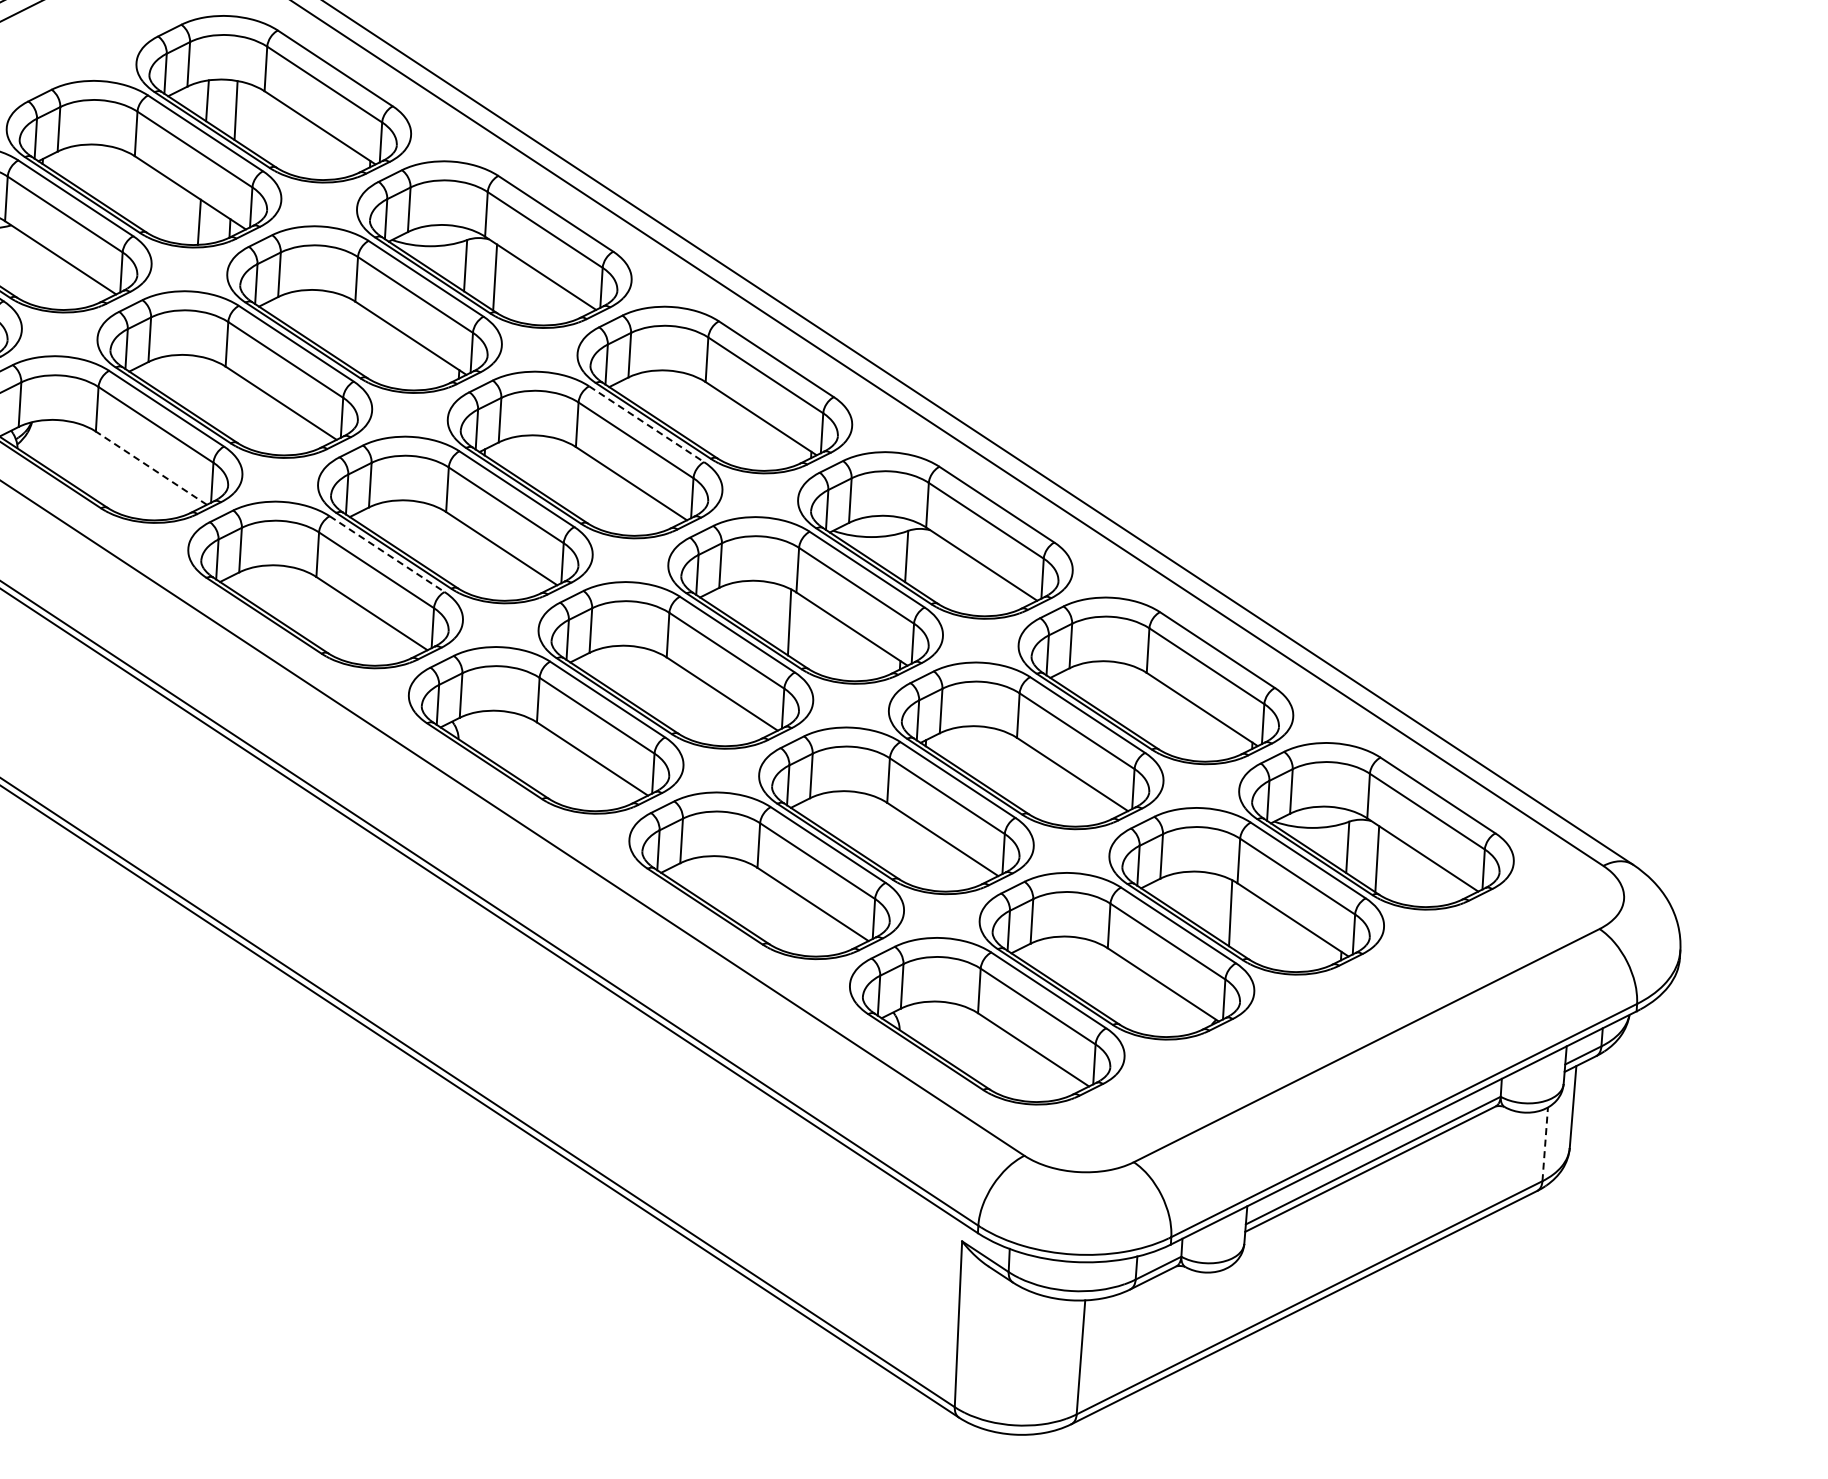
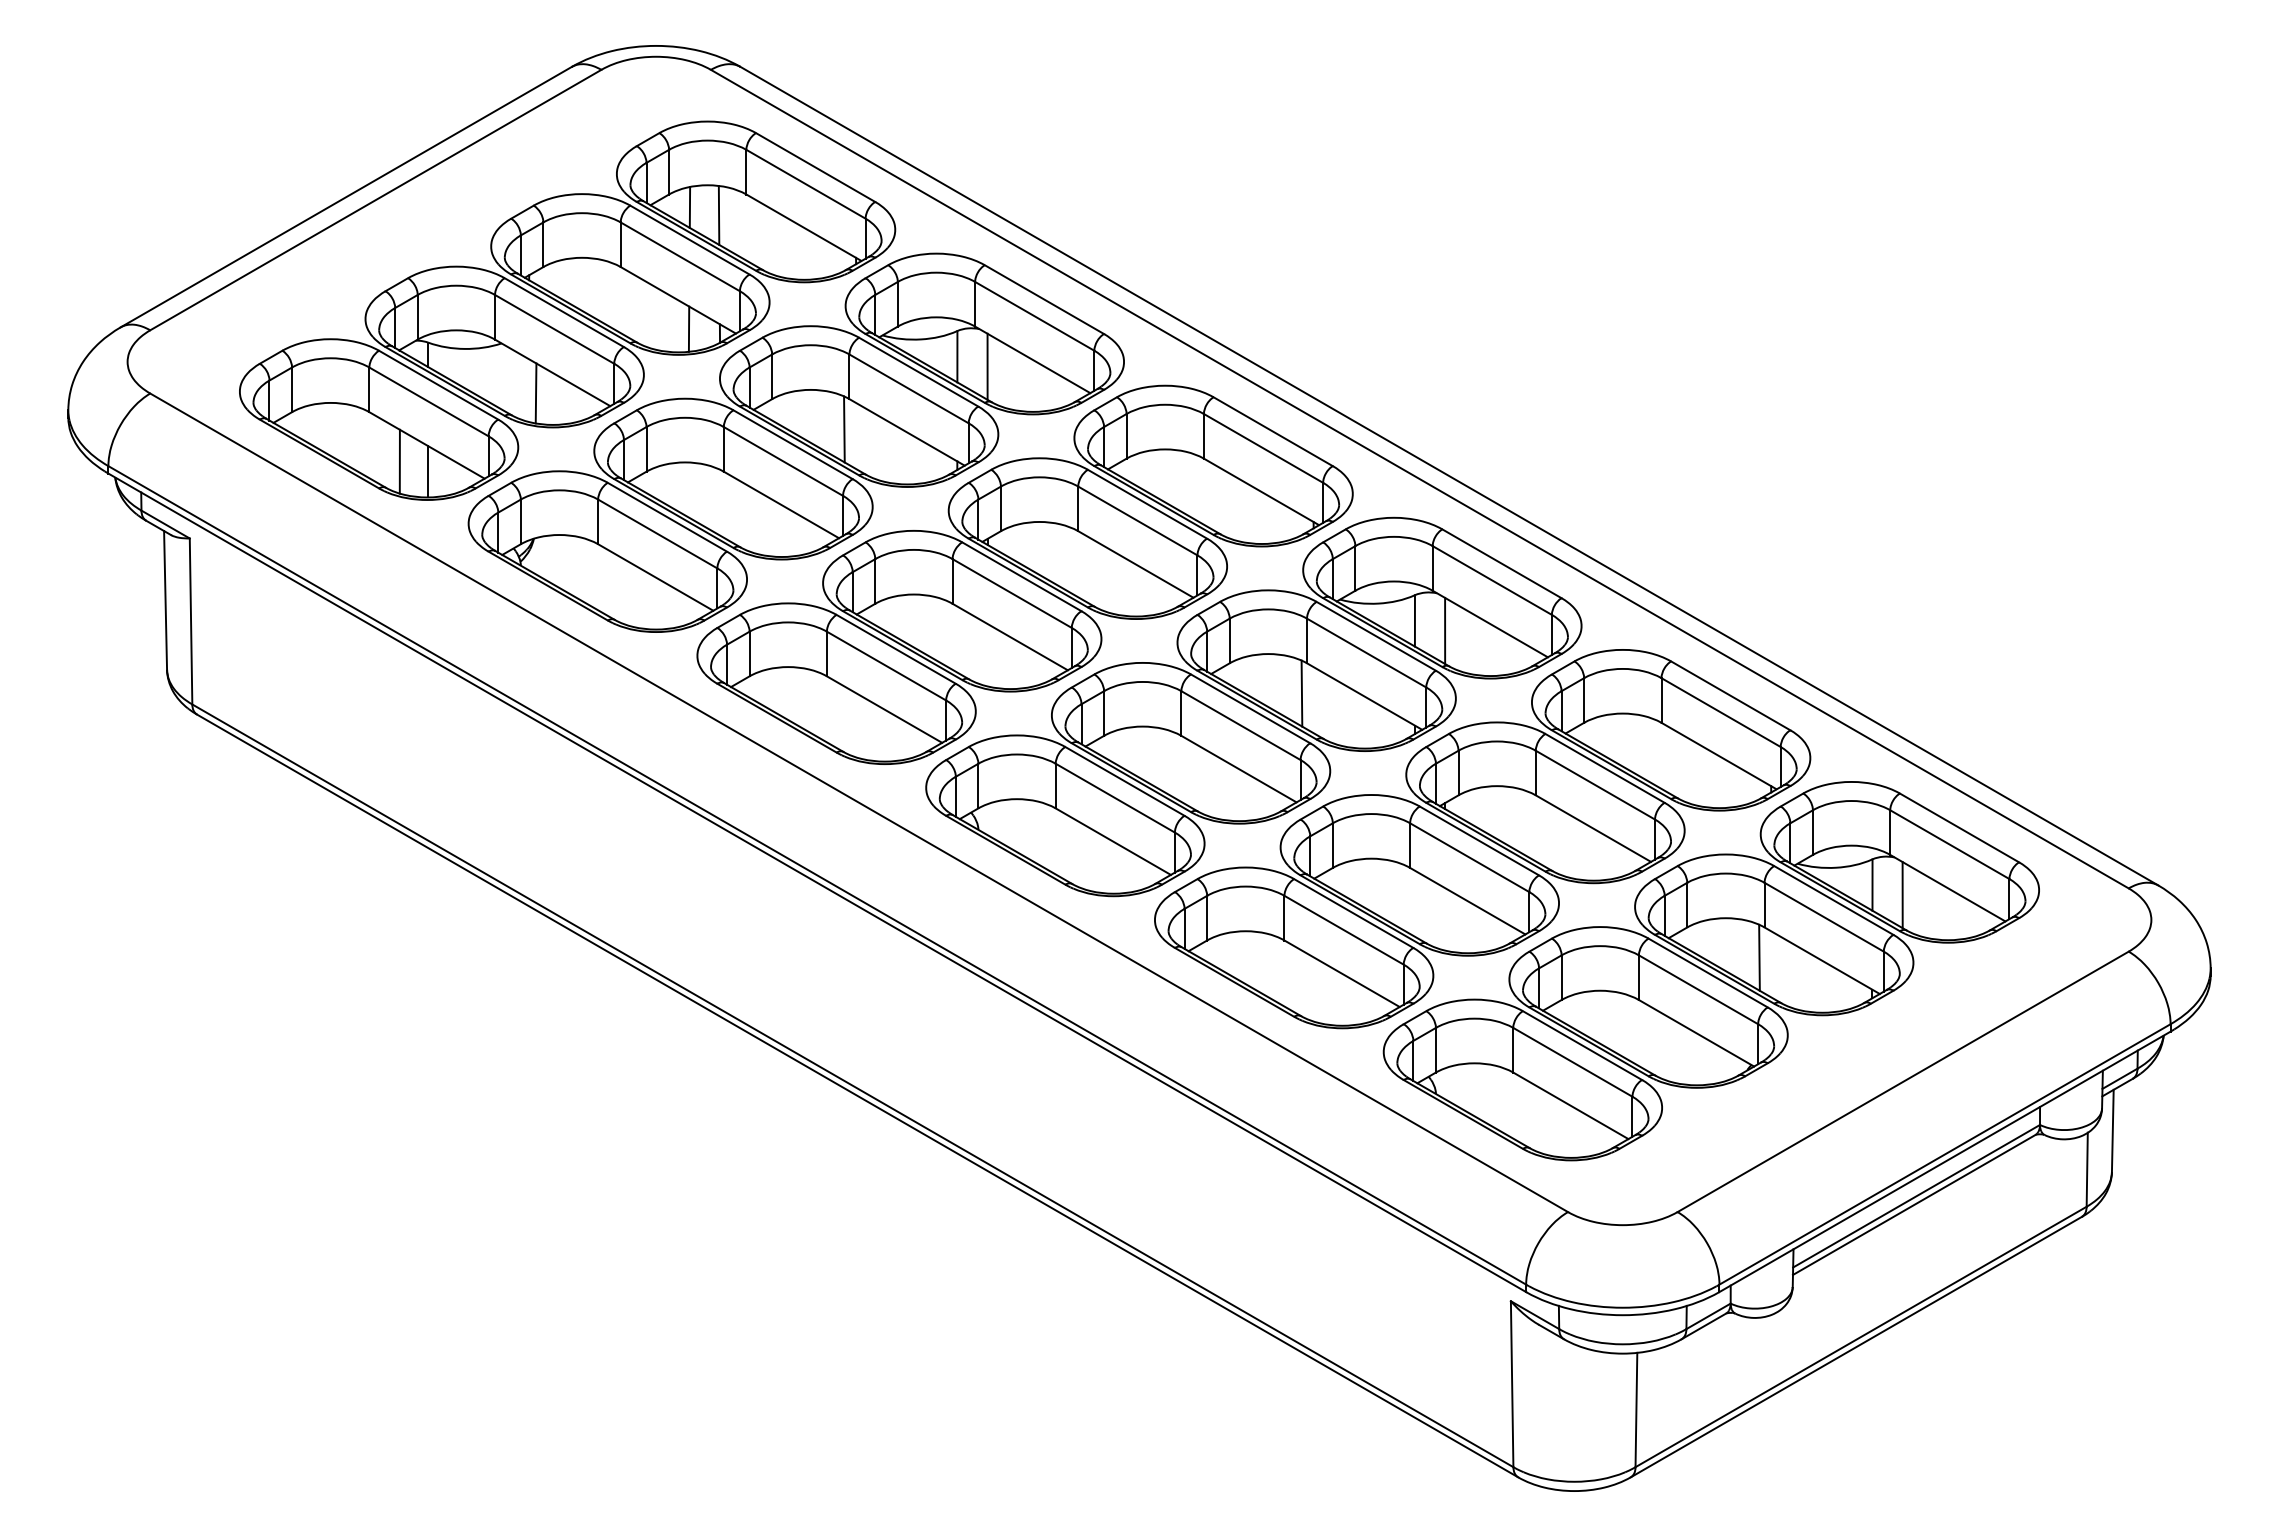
line: (42, 277) -> (535, 393), added
line: (348, 331) -> (844, 429), added
line: (646, 424) -> (1147, 504), dashed -> solid
line: (151, 468) -> (655, 577), dashed -> solid
line: (387, 554) -> (896, 649), dashed -> solid
line: (936, 567) -> (1445, 630), added
line: (1545, 1144) -> (2087, 1169), dashed -> solid

